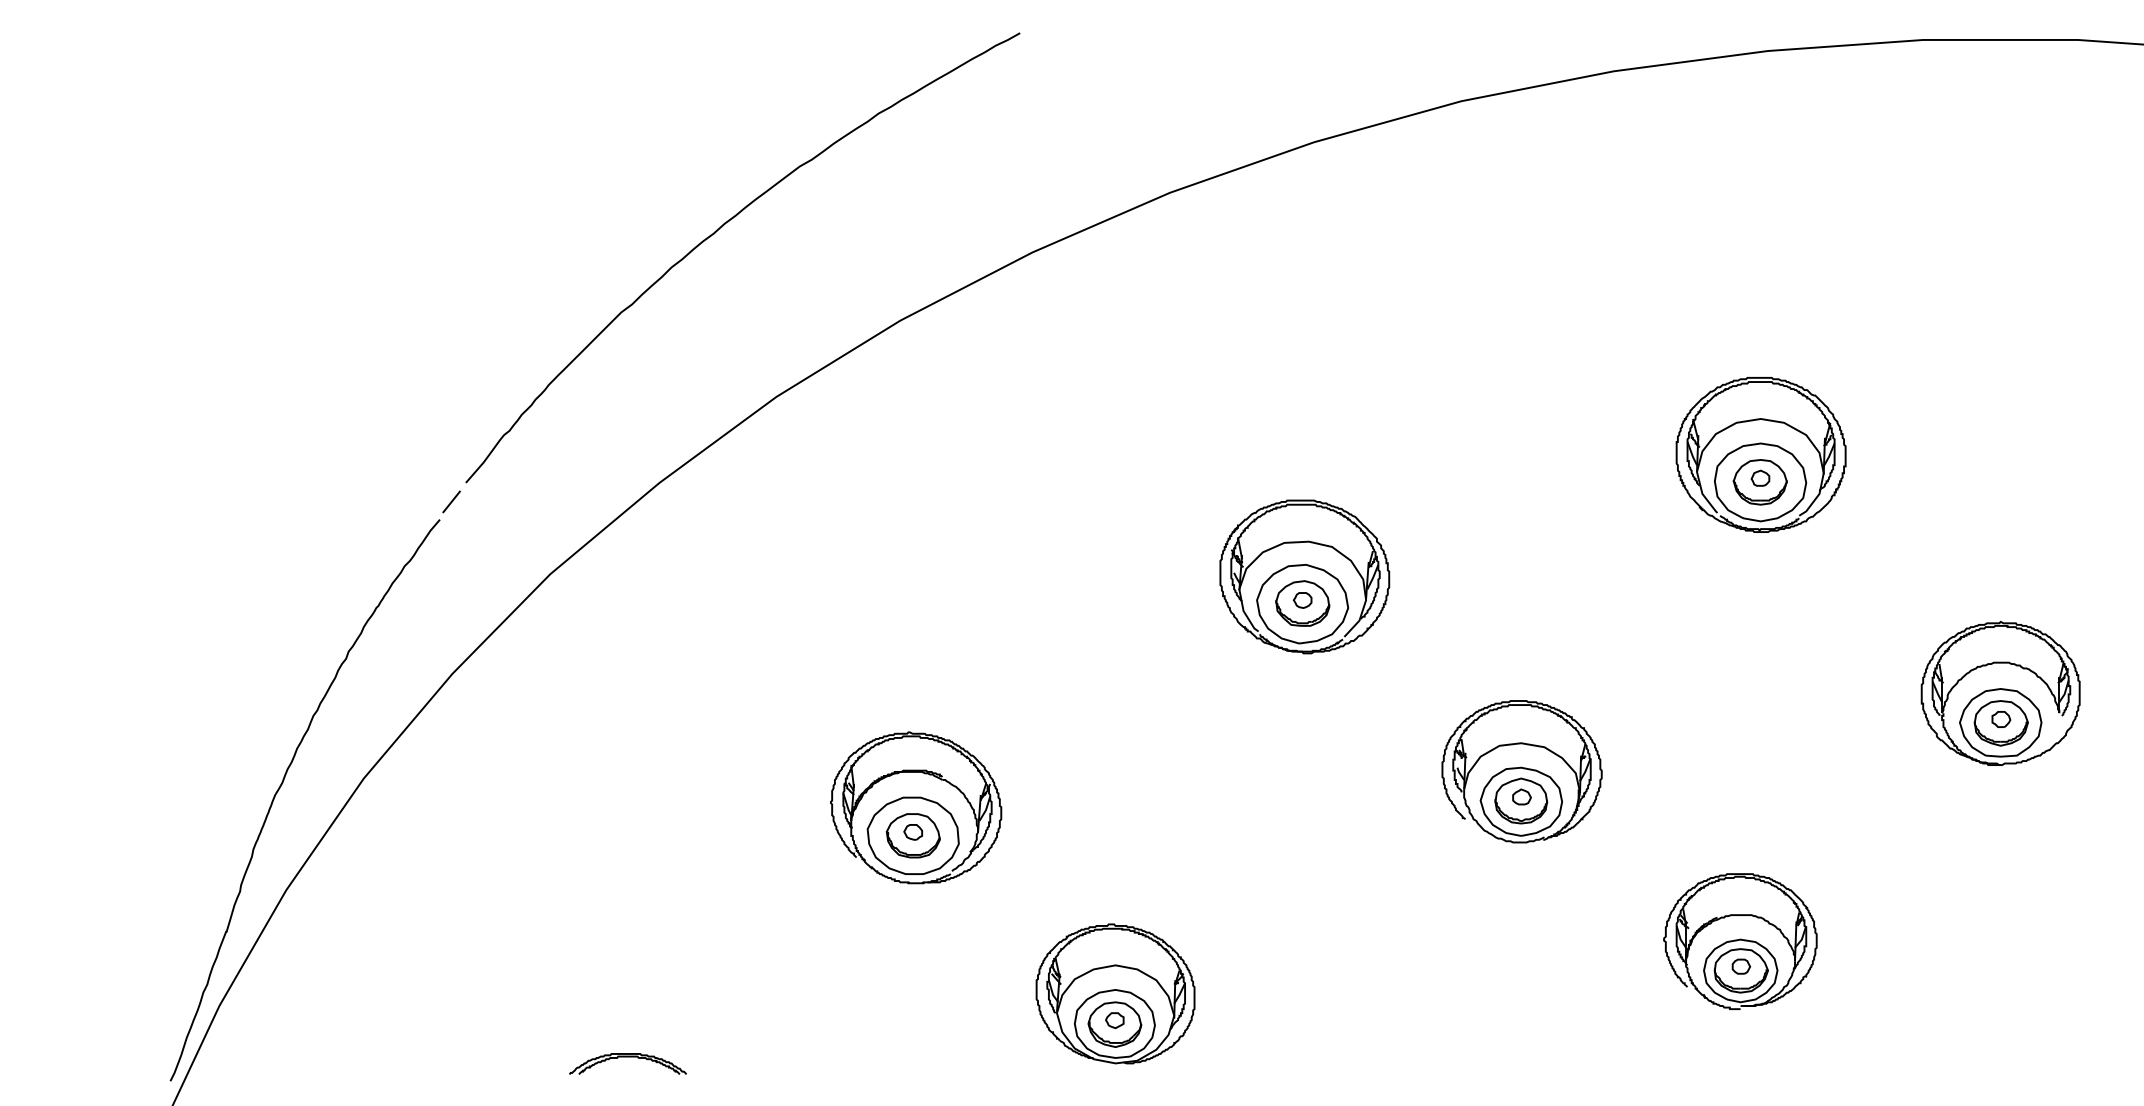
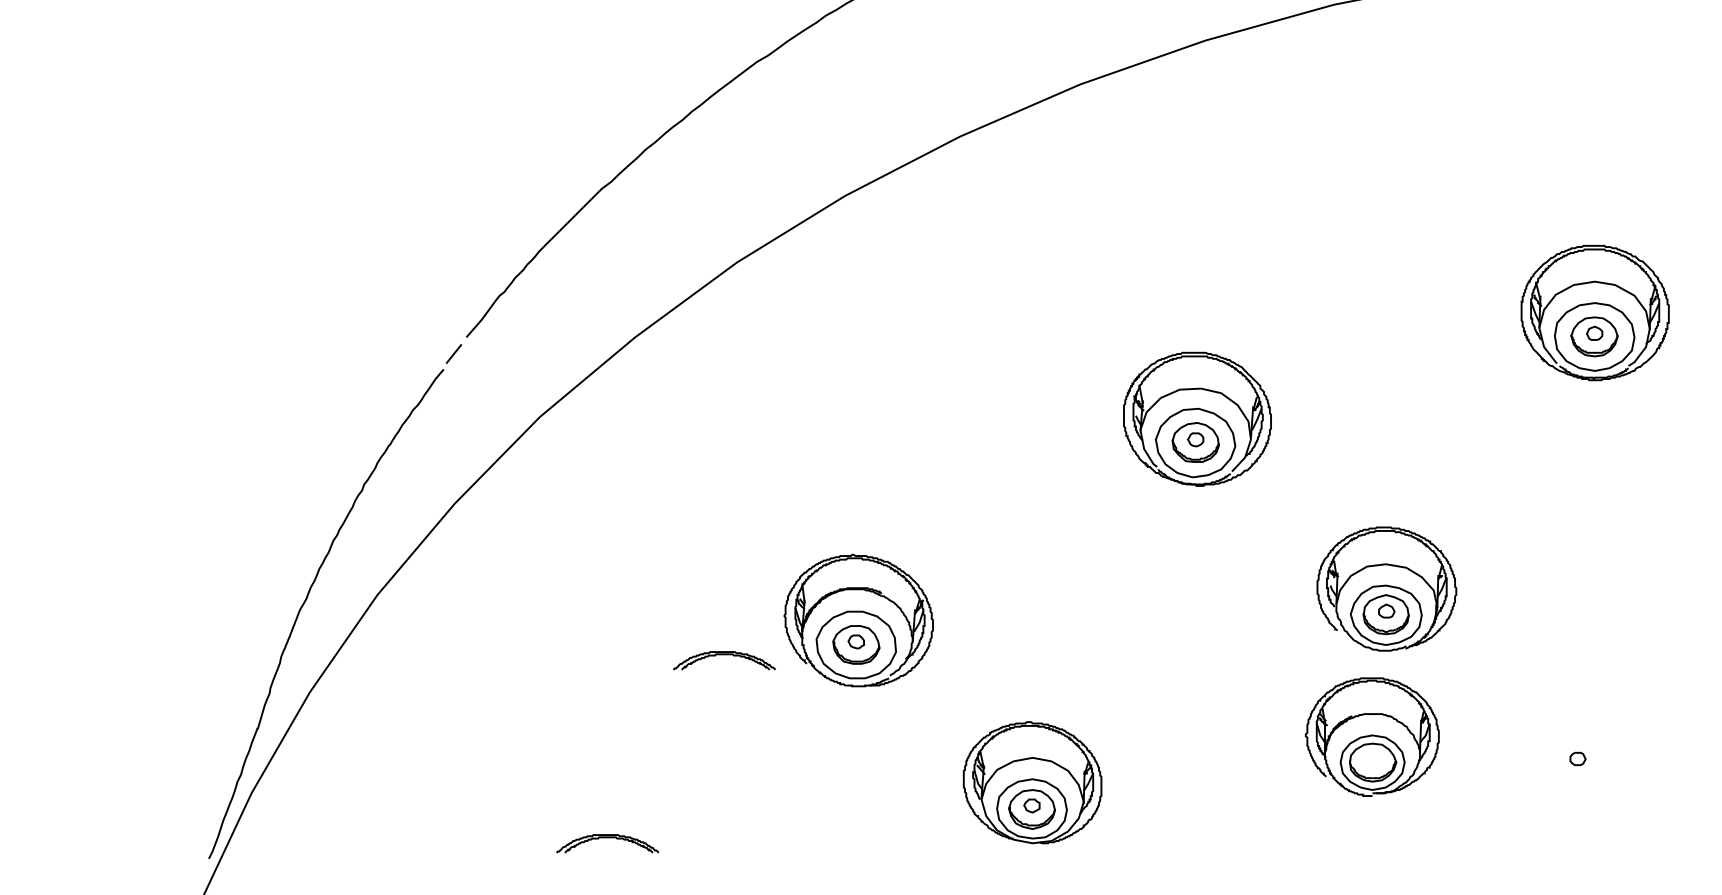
part: (761, 853) -> (724, 660), added
part: (1740, 941) -> (1372, 737), moved

